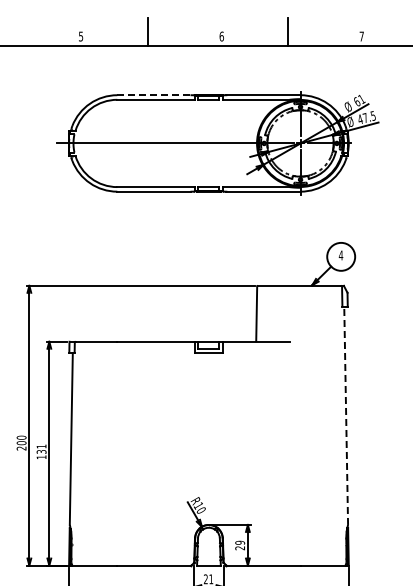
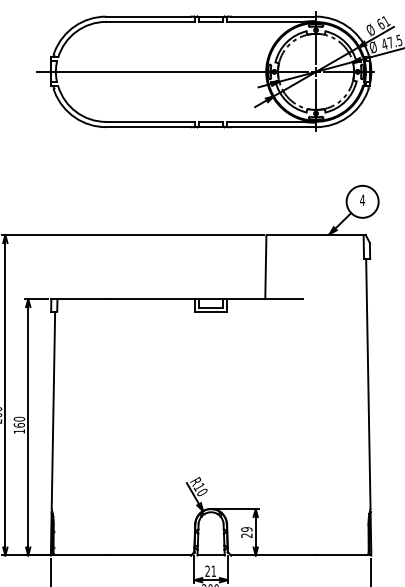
line: (154, 95) -> (148, 16), dashed -> solid
line: (346, 415) -> (368, 383), dashed -> solid
text: (41, 448) -> (19, 421), 131 -> 160

